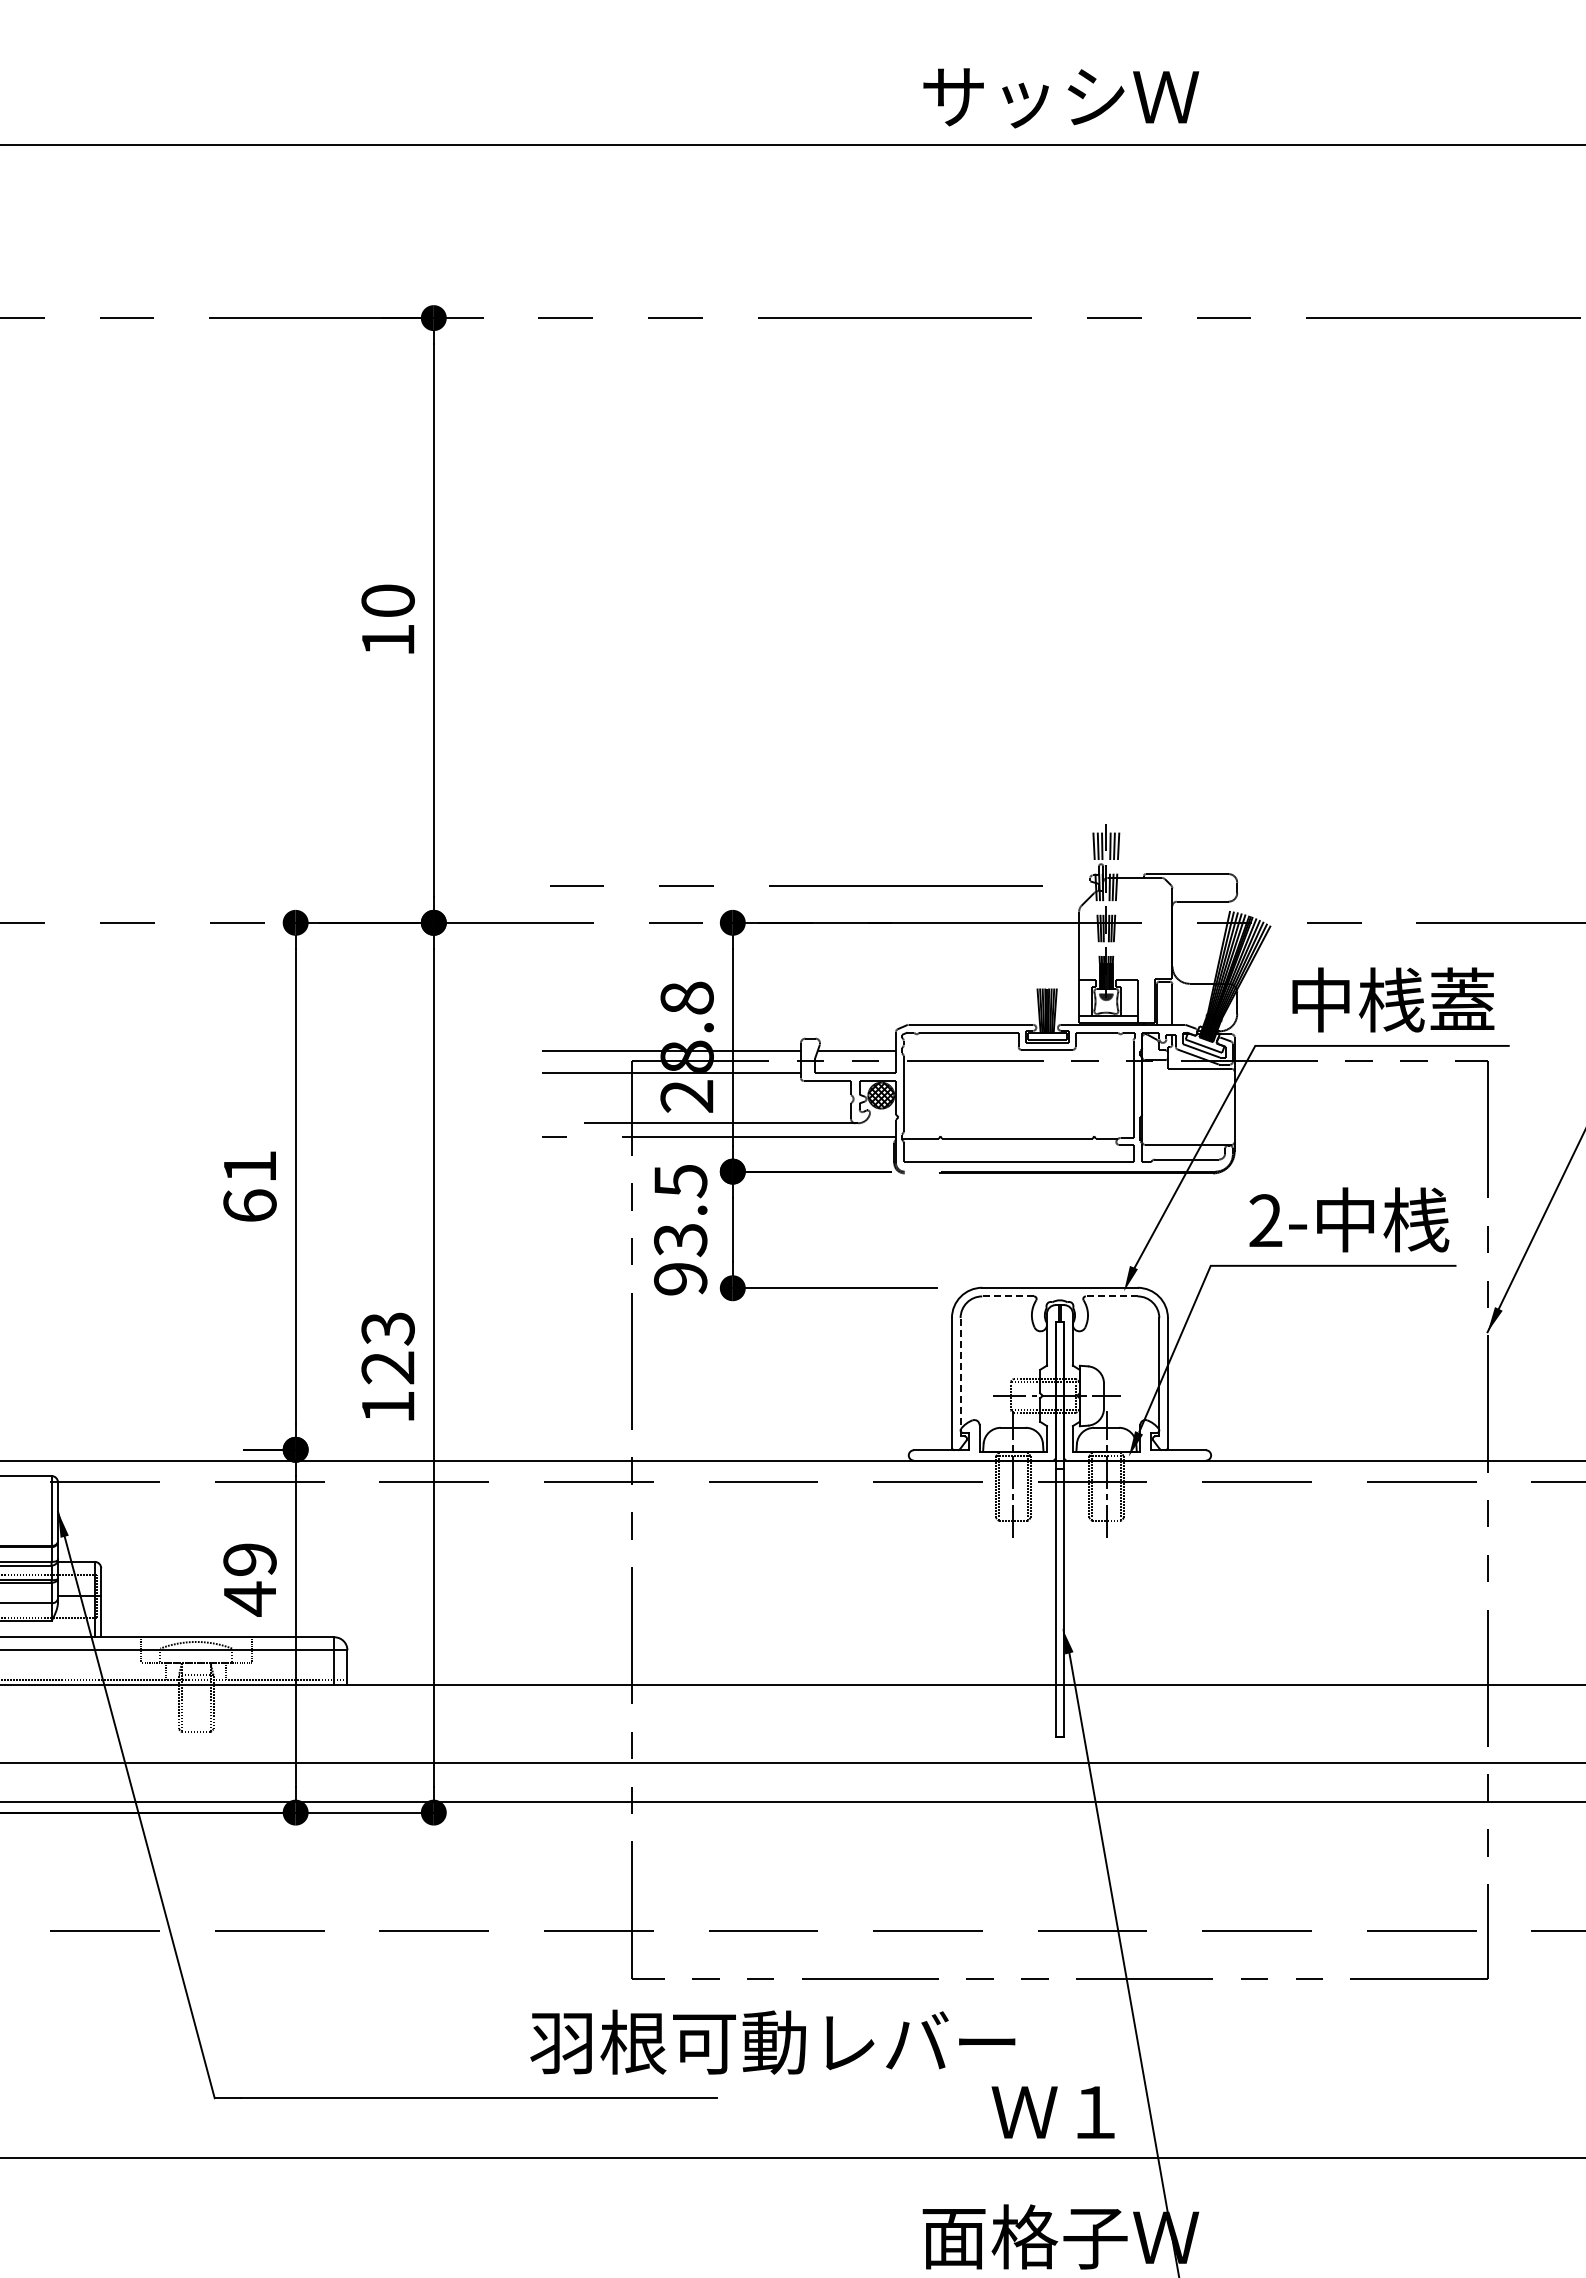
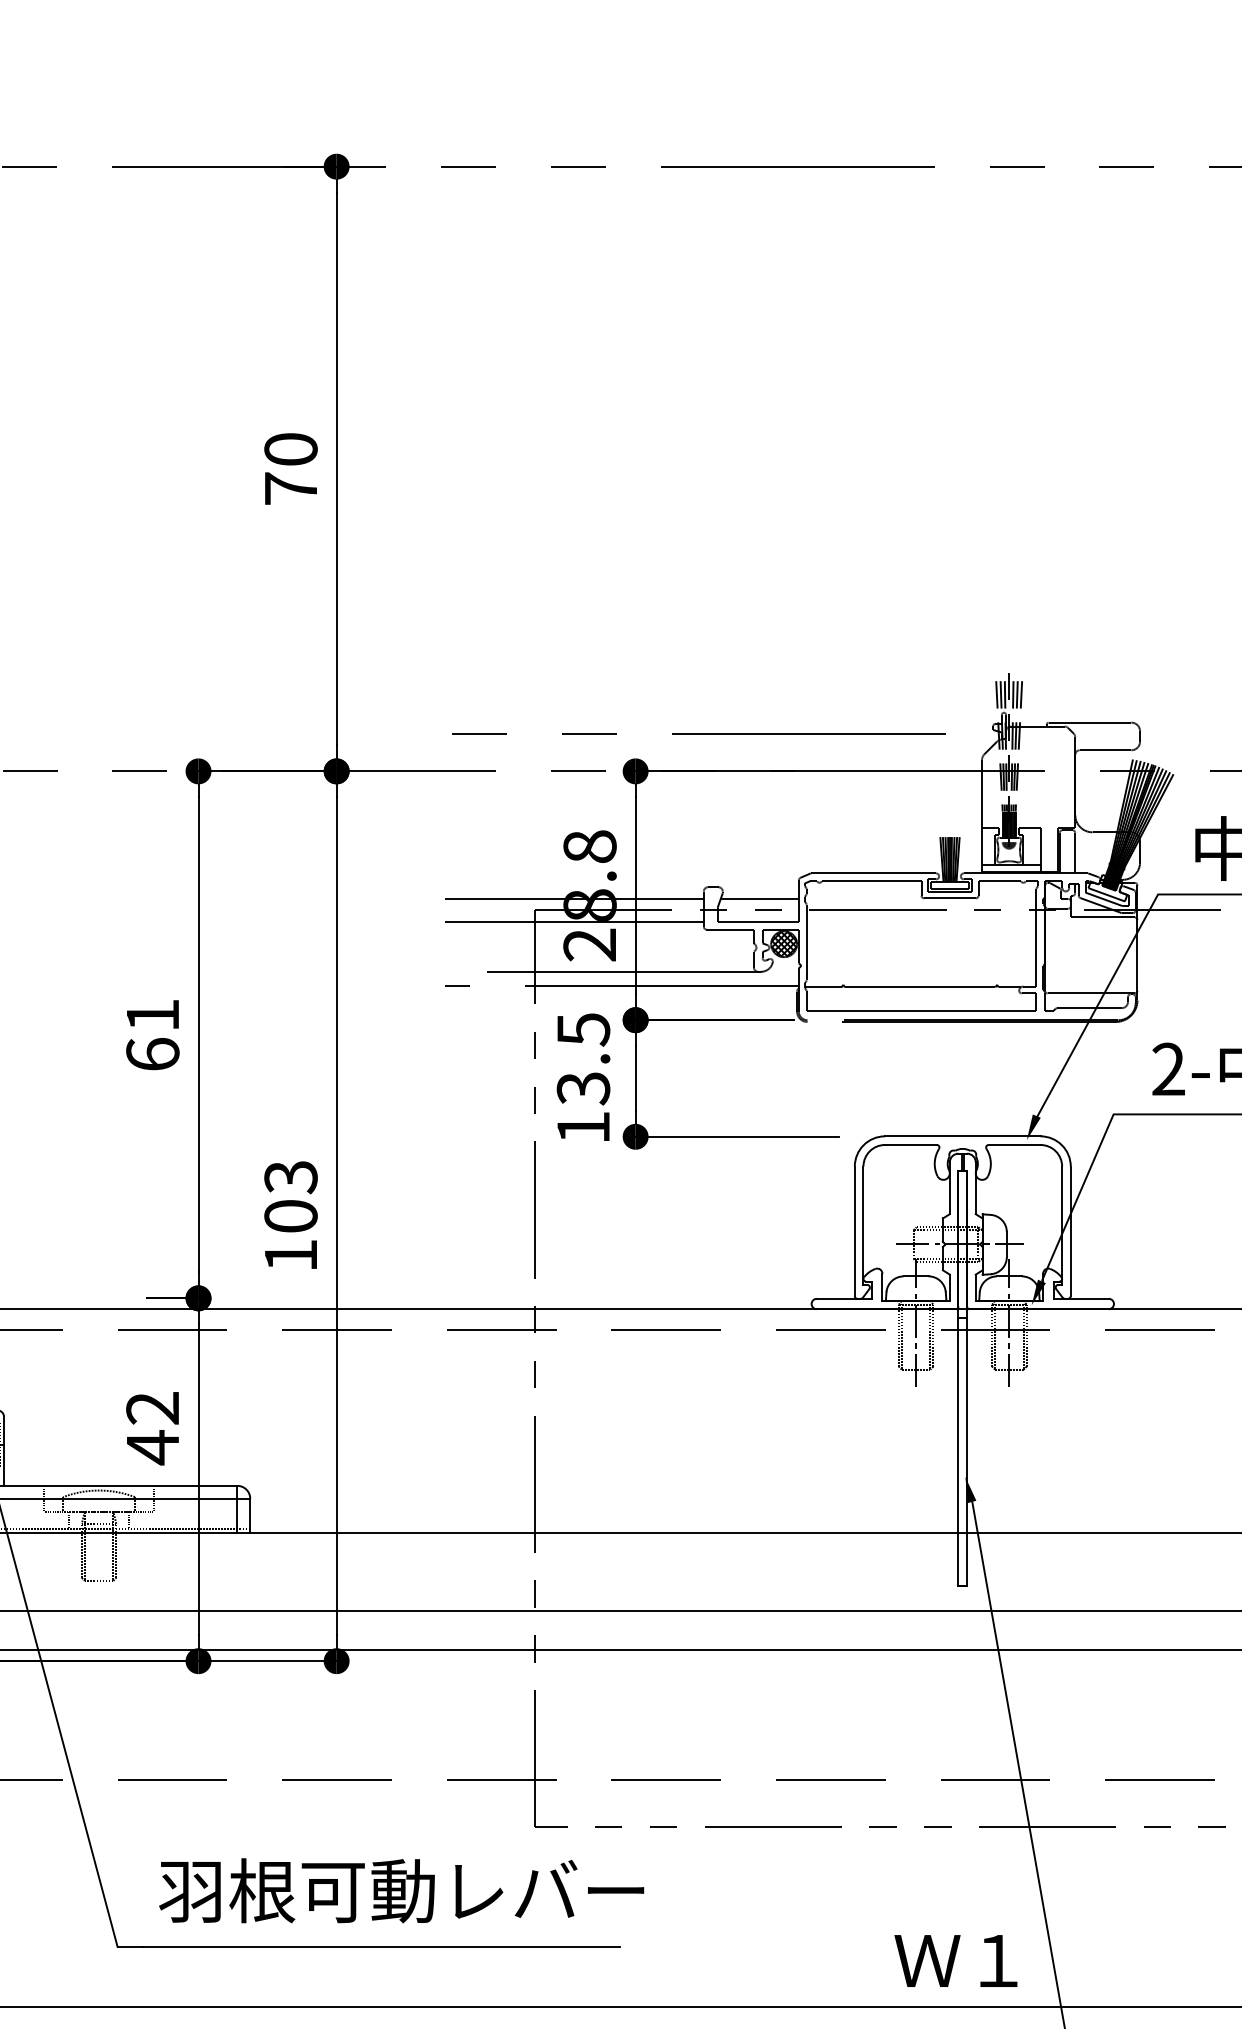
text: (388, 639) -> (291, 488), 10 -> 70
text: (680, 1279) -> (583, 1128), 93.5 -> 13.5
line: (1008, 1296) -> (911, 1145), dashed -> solid
line: (1111, 1296) -> (1014, 1145), dashed -> solid
text: (387, 1367) -> (290, 1216), 123 -> 103
line: (960, 1376) -> (863, 1225), dashed -> solid
text: (249, 1559) -> (152, 1408), 49 -> 42
text: (772, 2041) -> (401, 1890), moved

